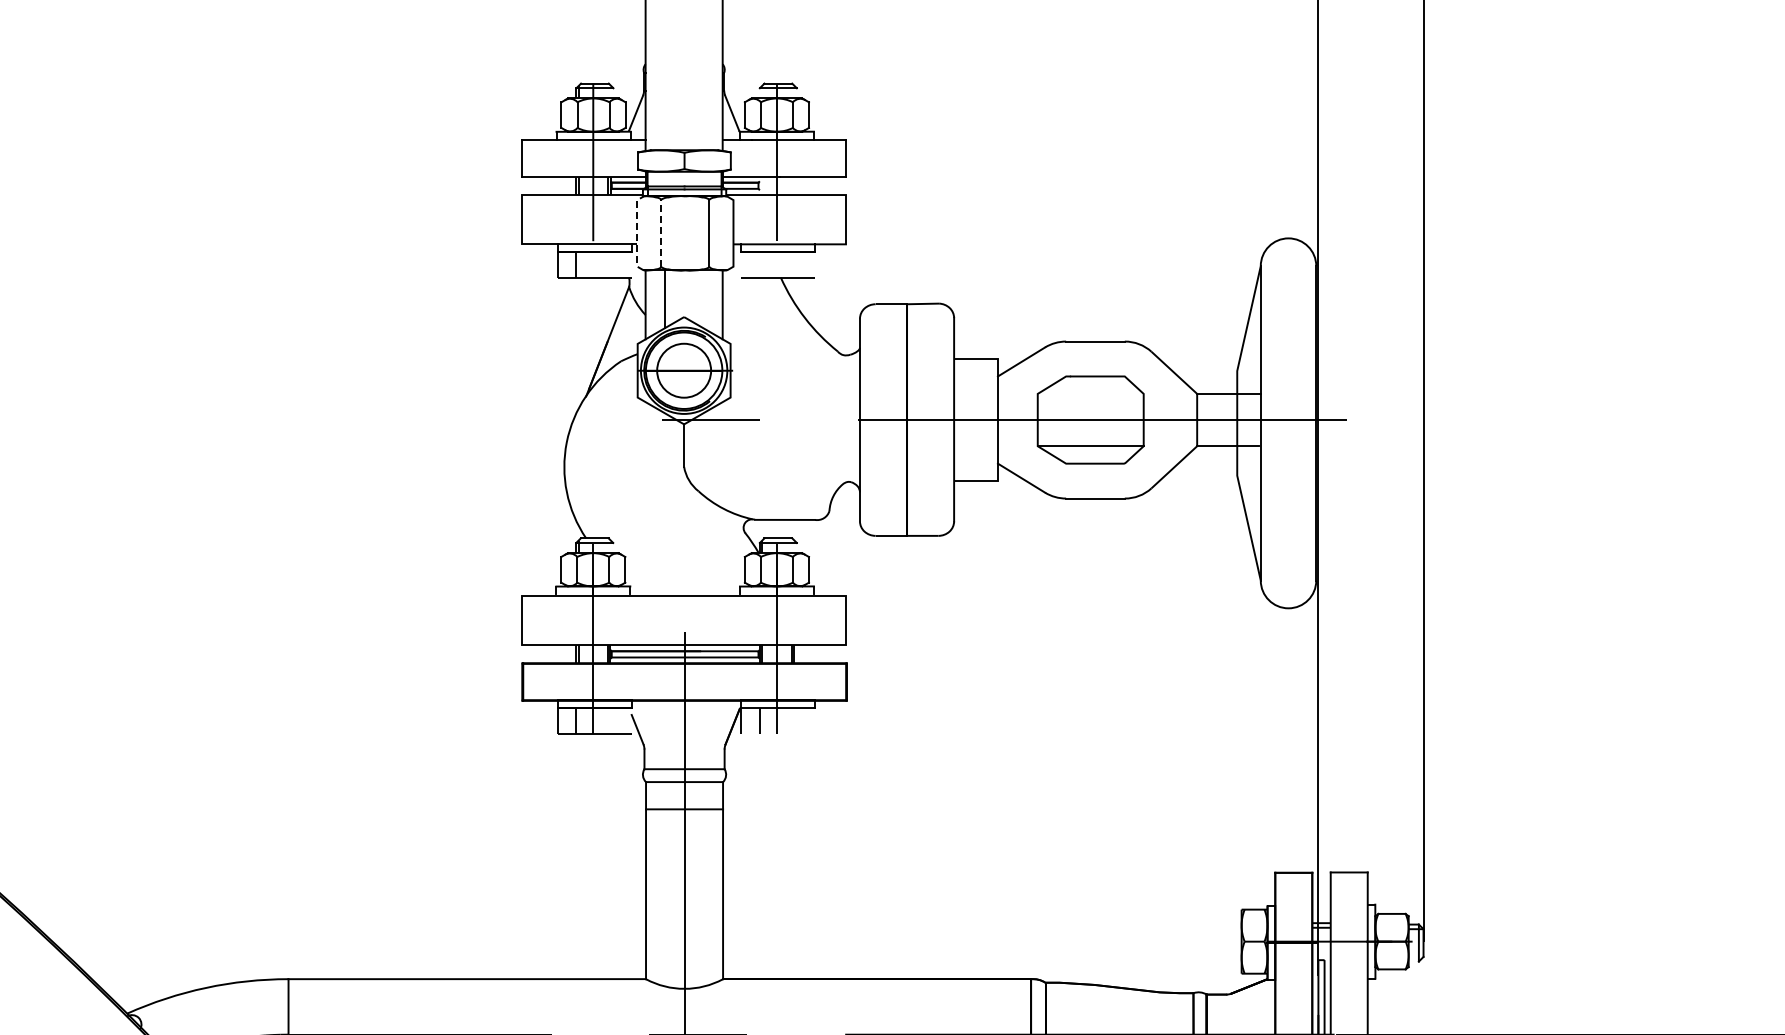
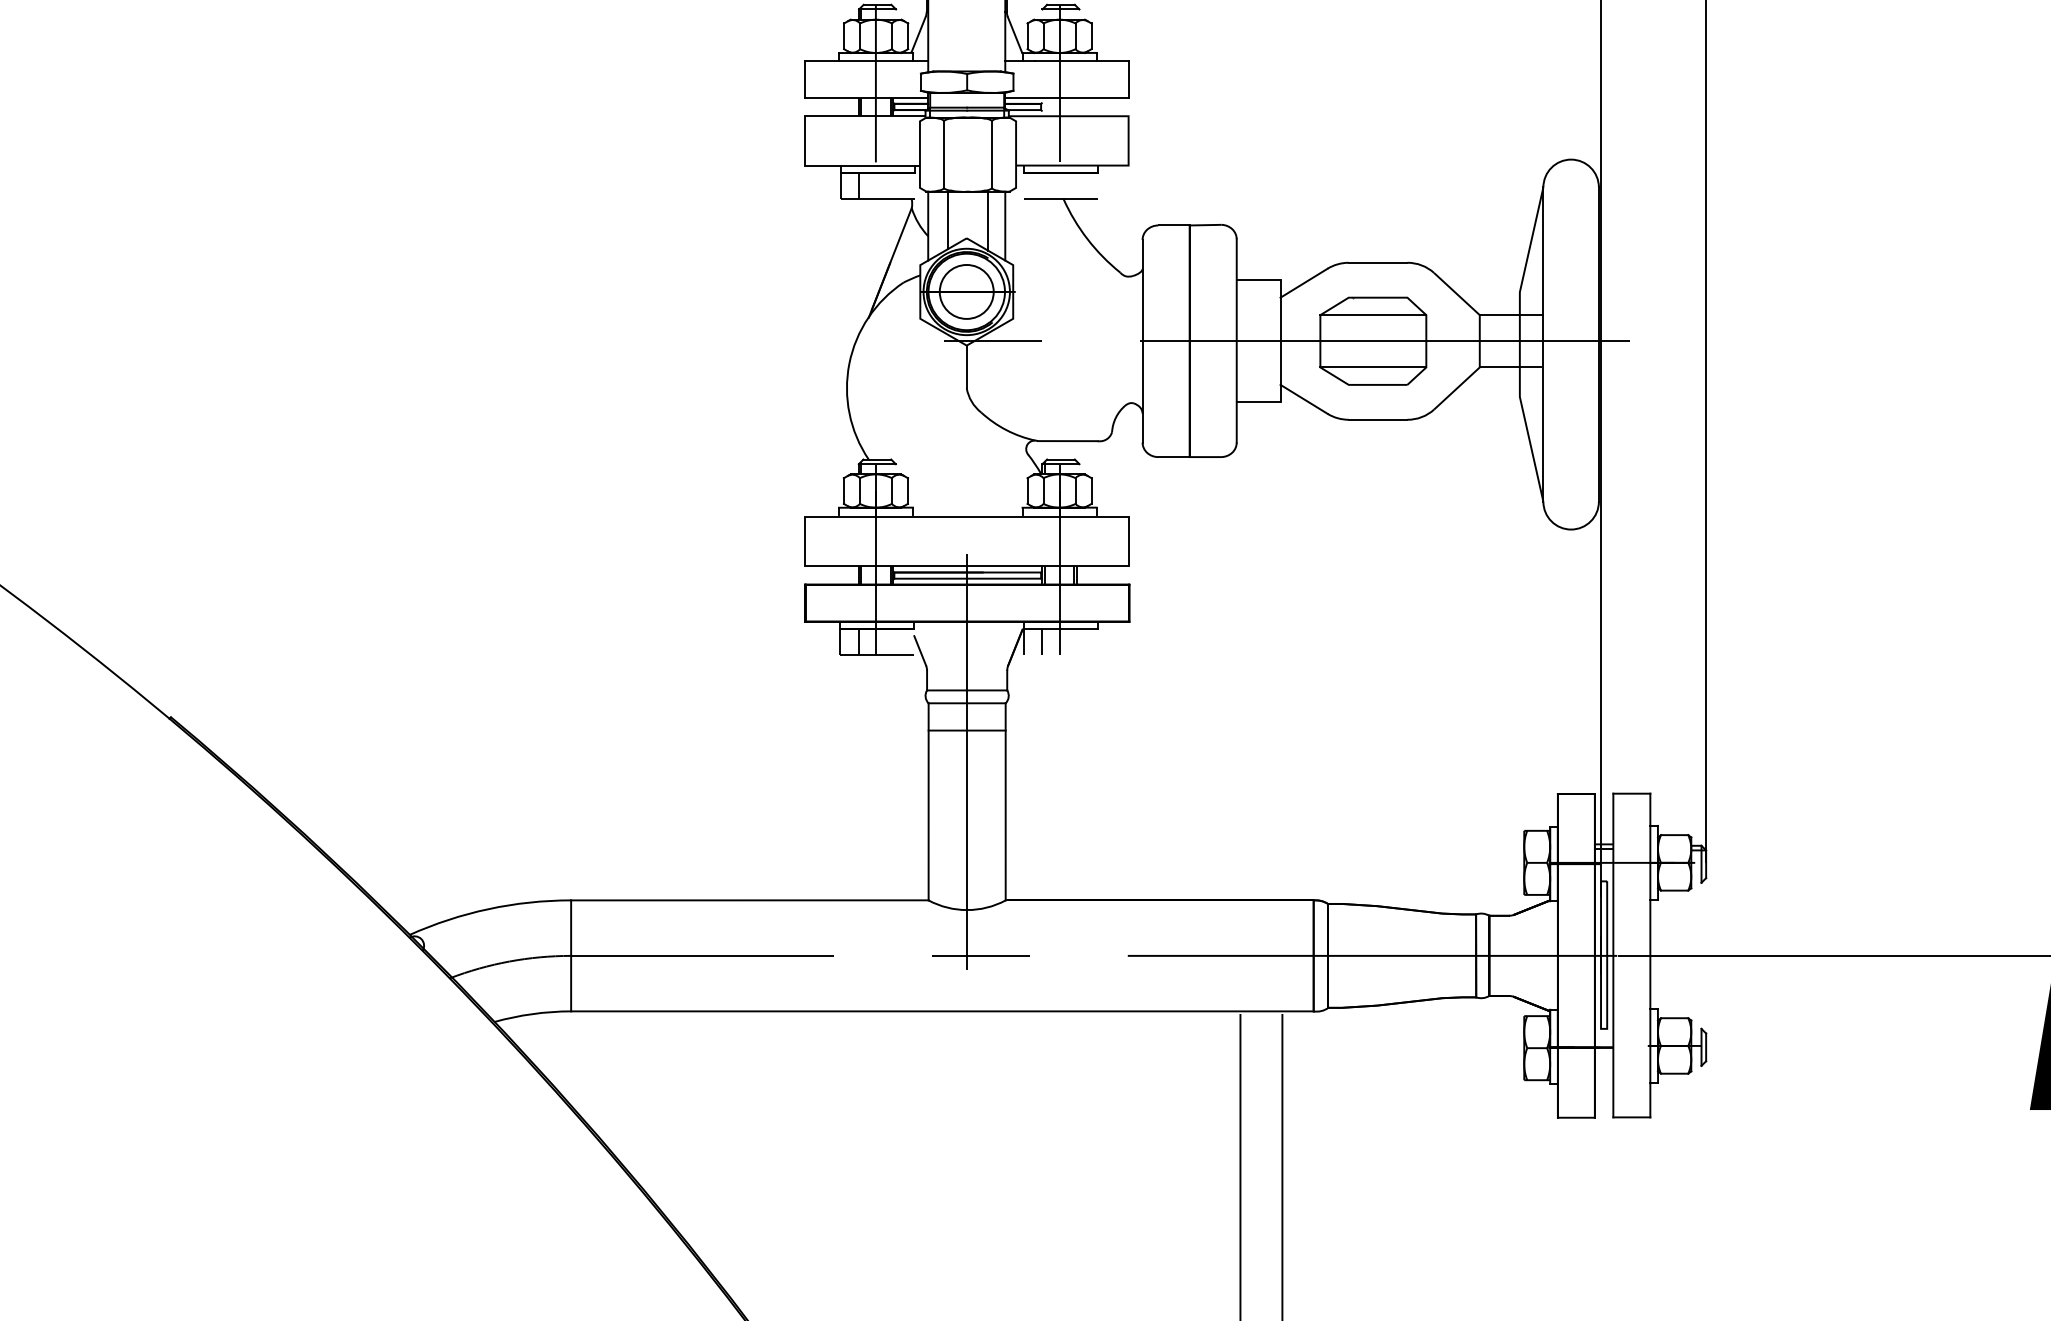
line: (636, 233) -> (919, 154), dashed -> solid
line: (661, 233) -> (944, 154), dashed -> solid
line: (705, 299) -> (988, 220), added
line: (1090, 394) -> (1373, 315), added

